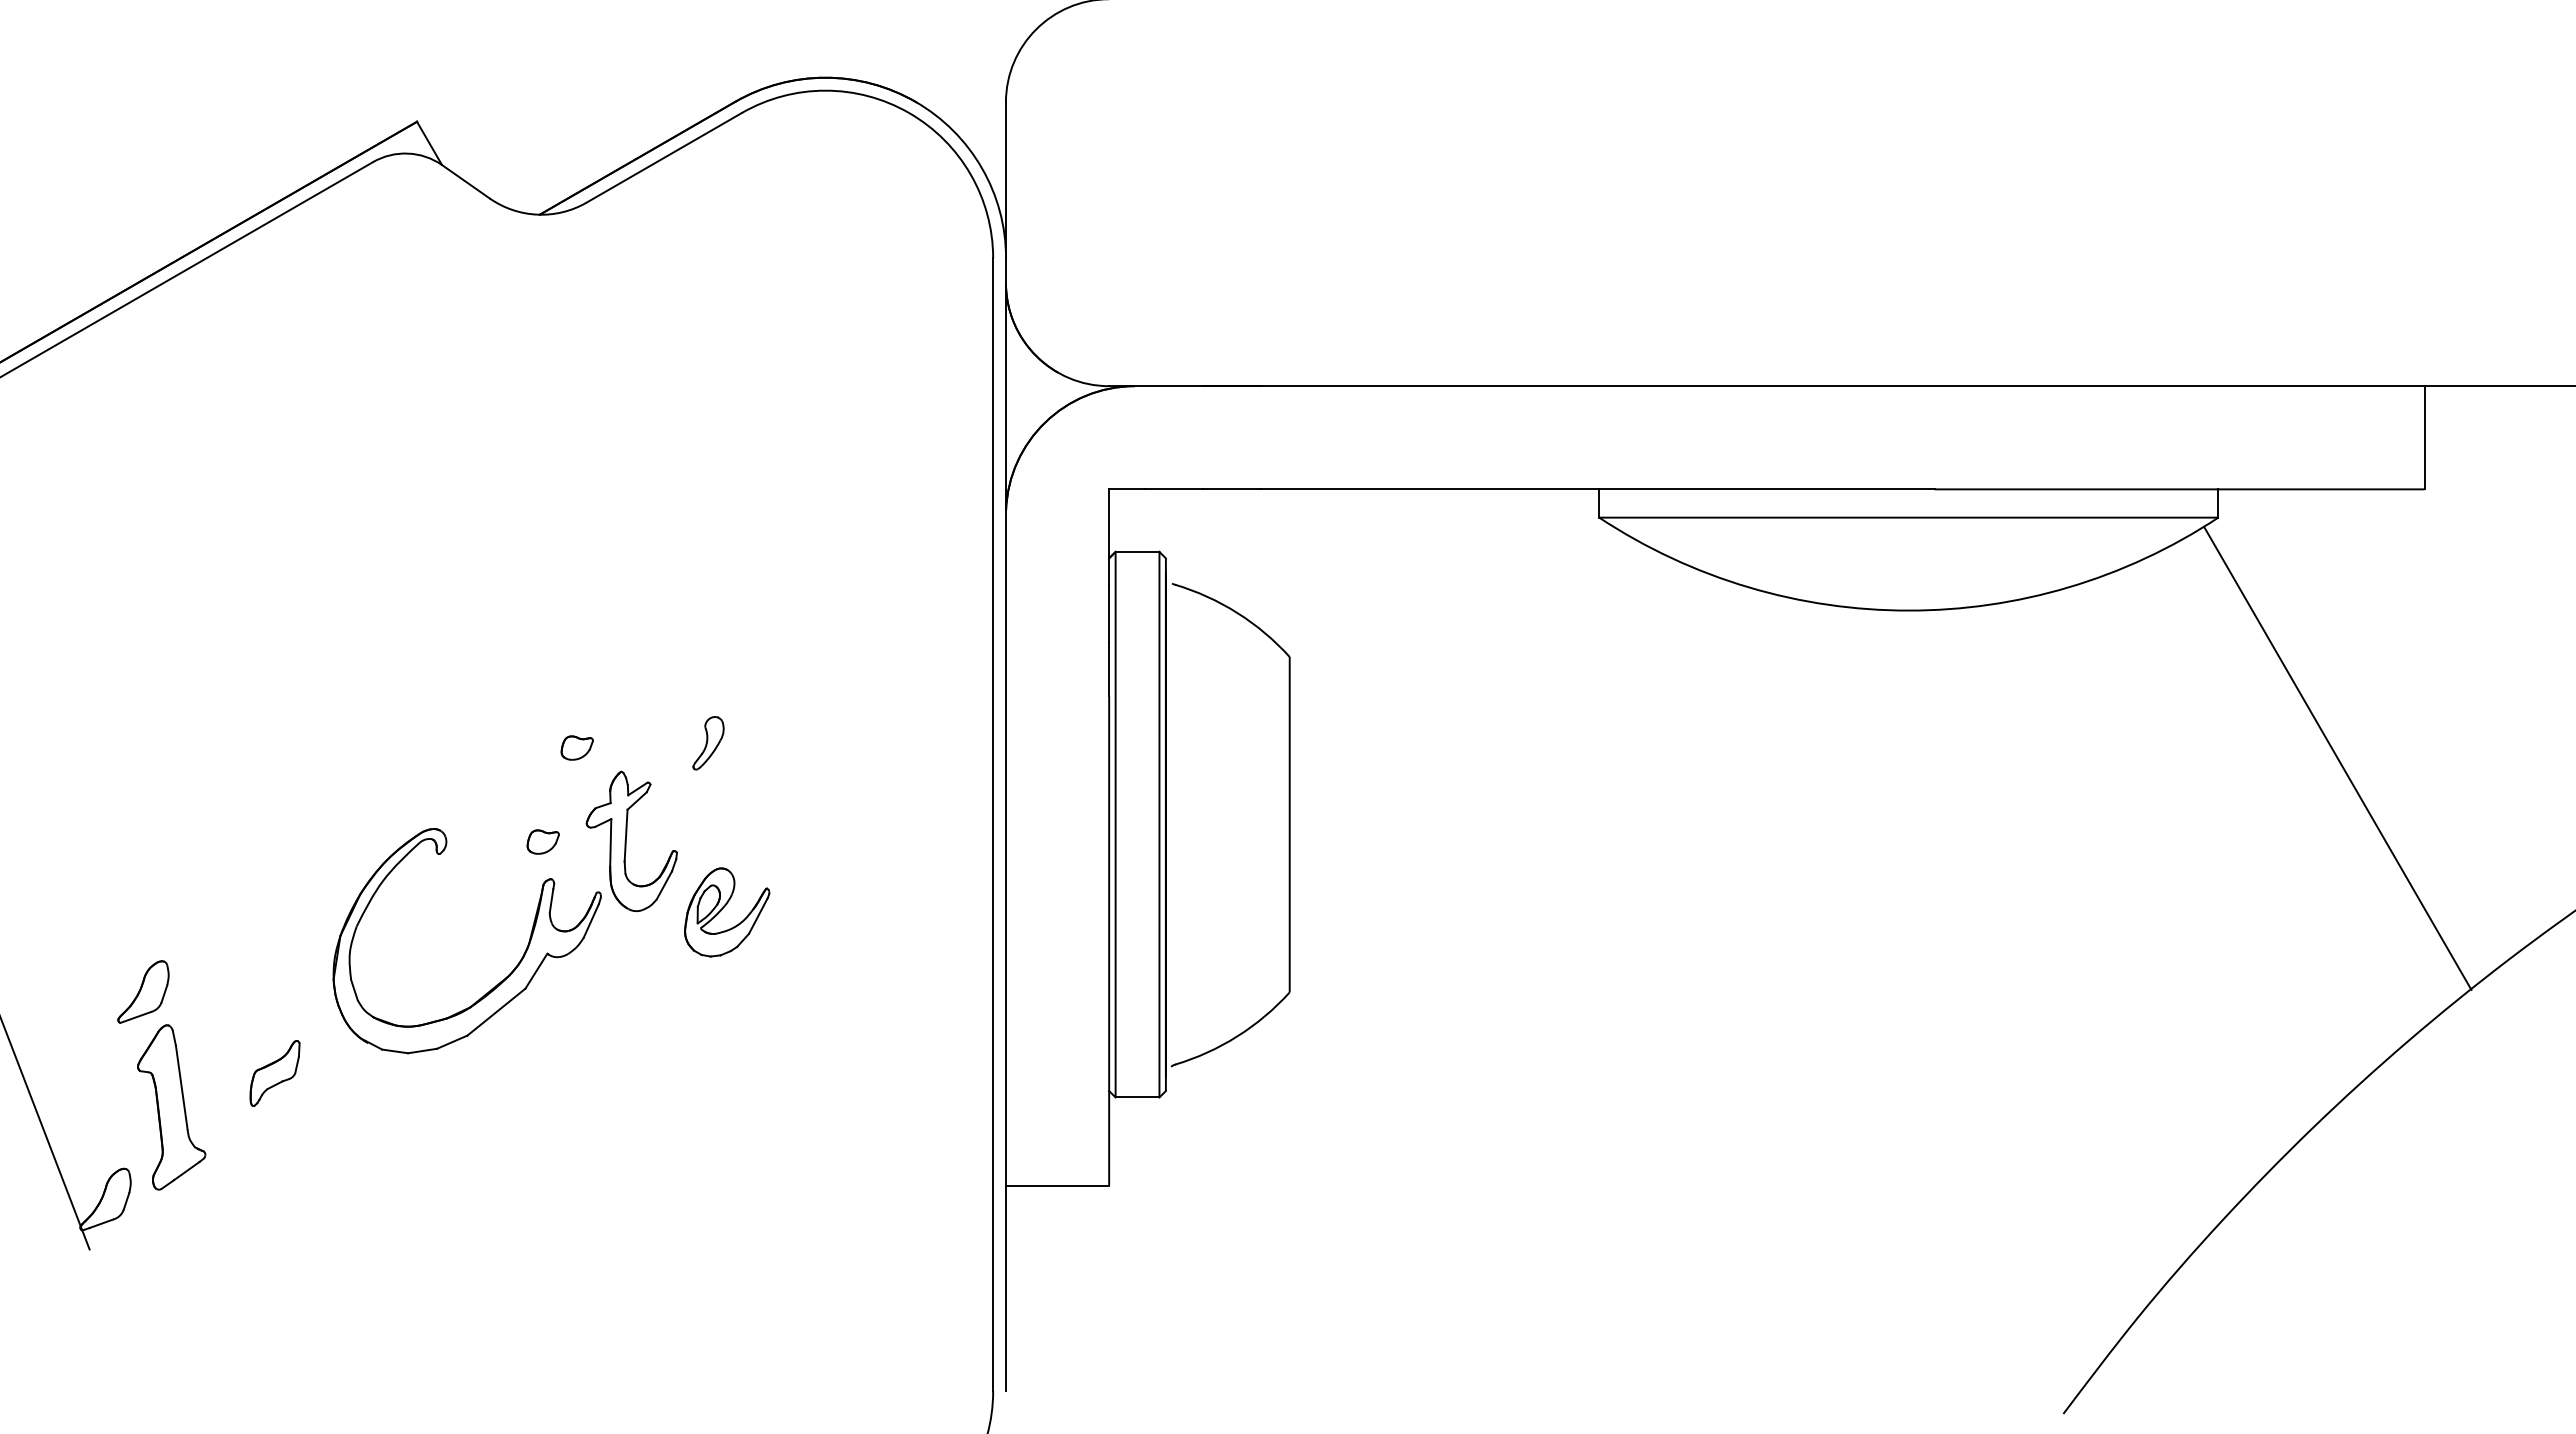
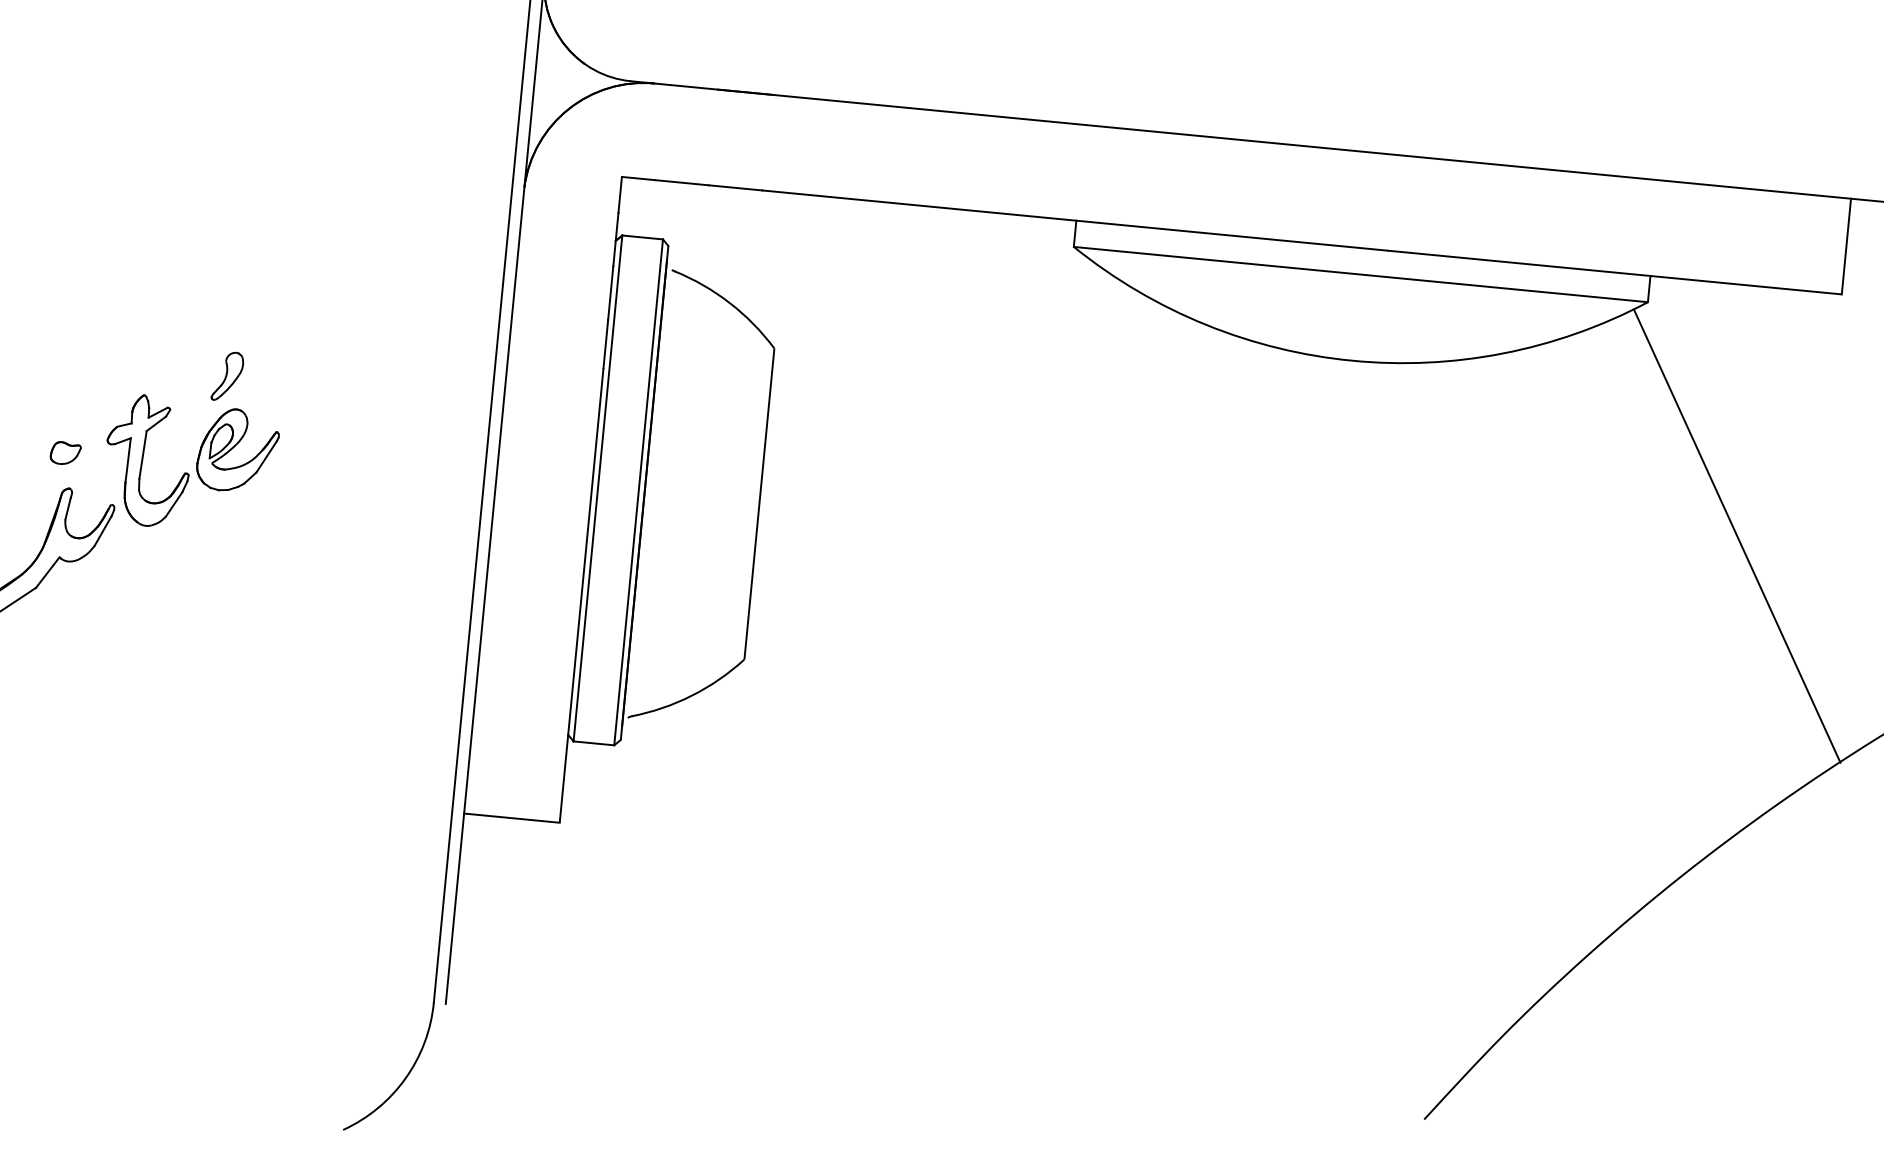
part: (576, 747) -> (104, 368), removed
part: (727, 912) -> (238, 450), moved

